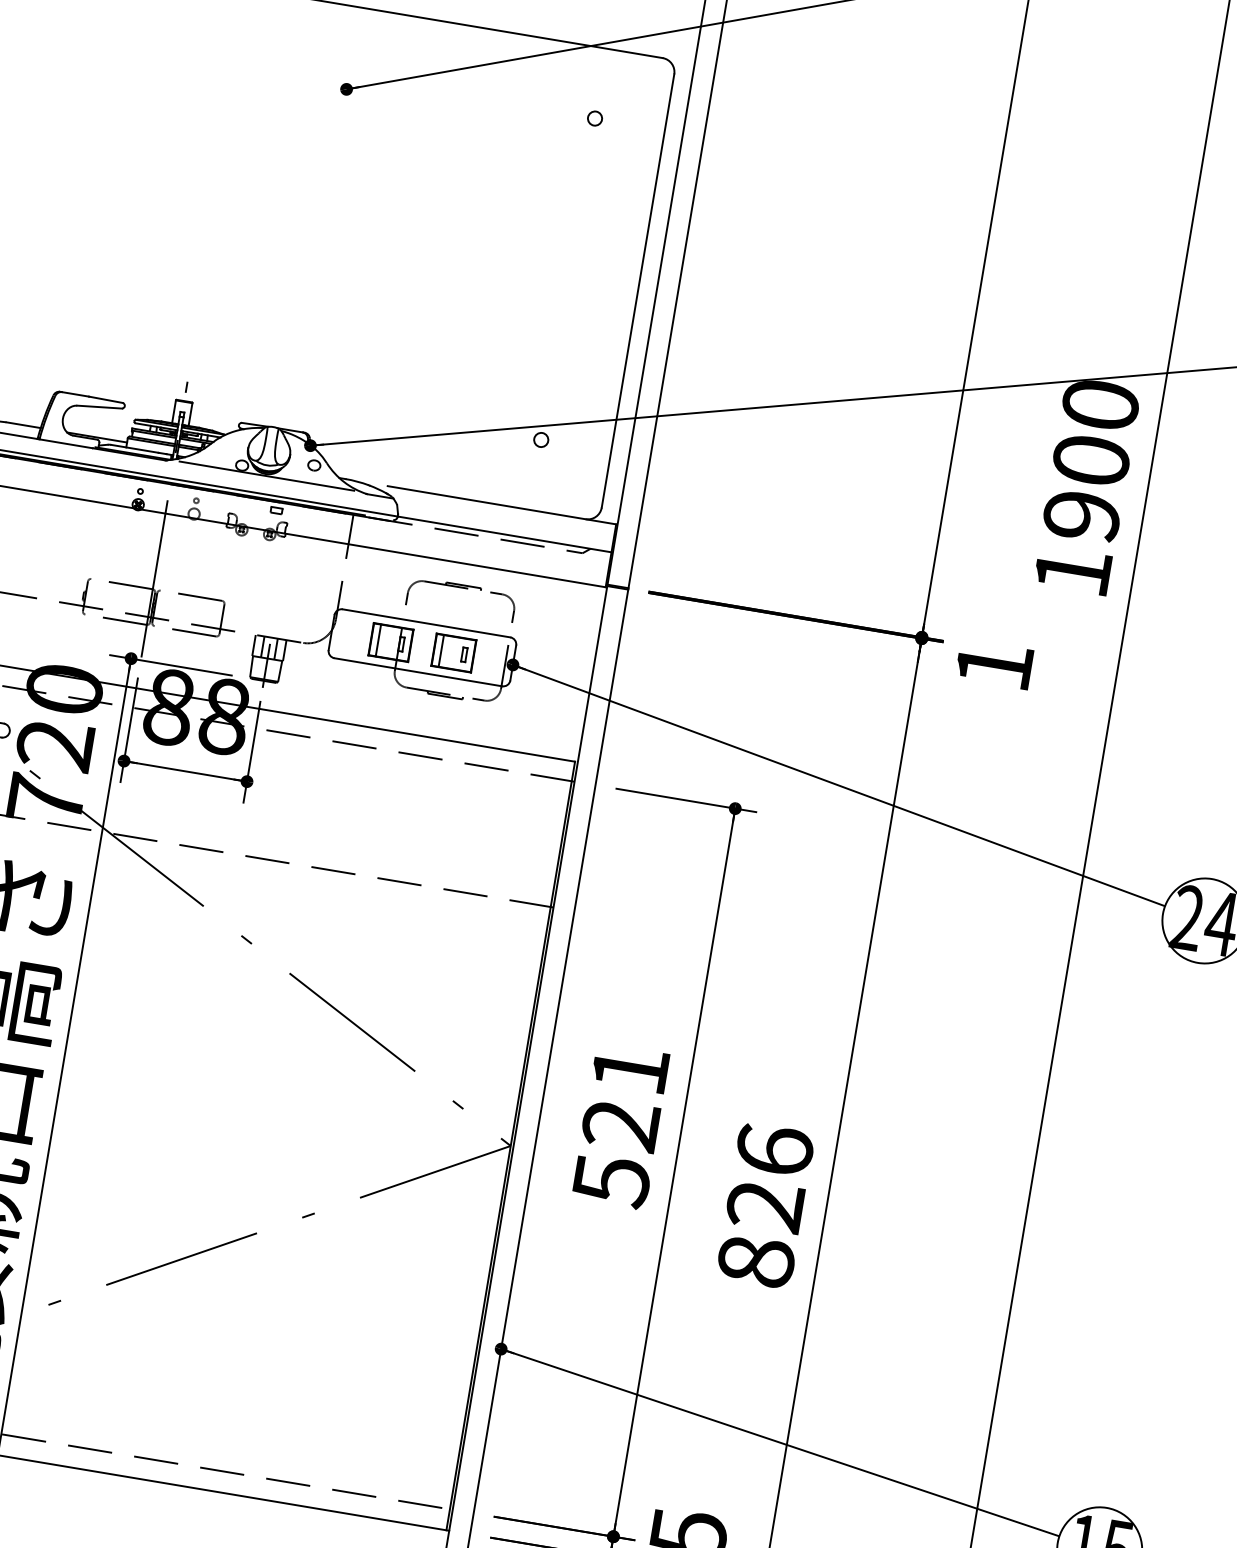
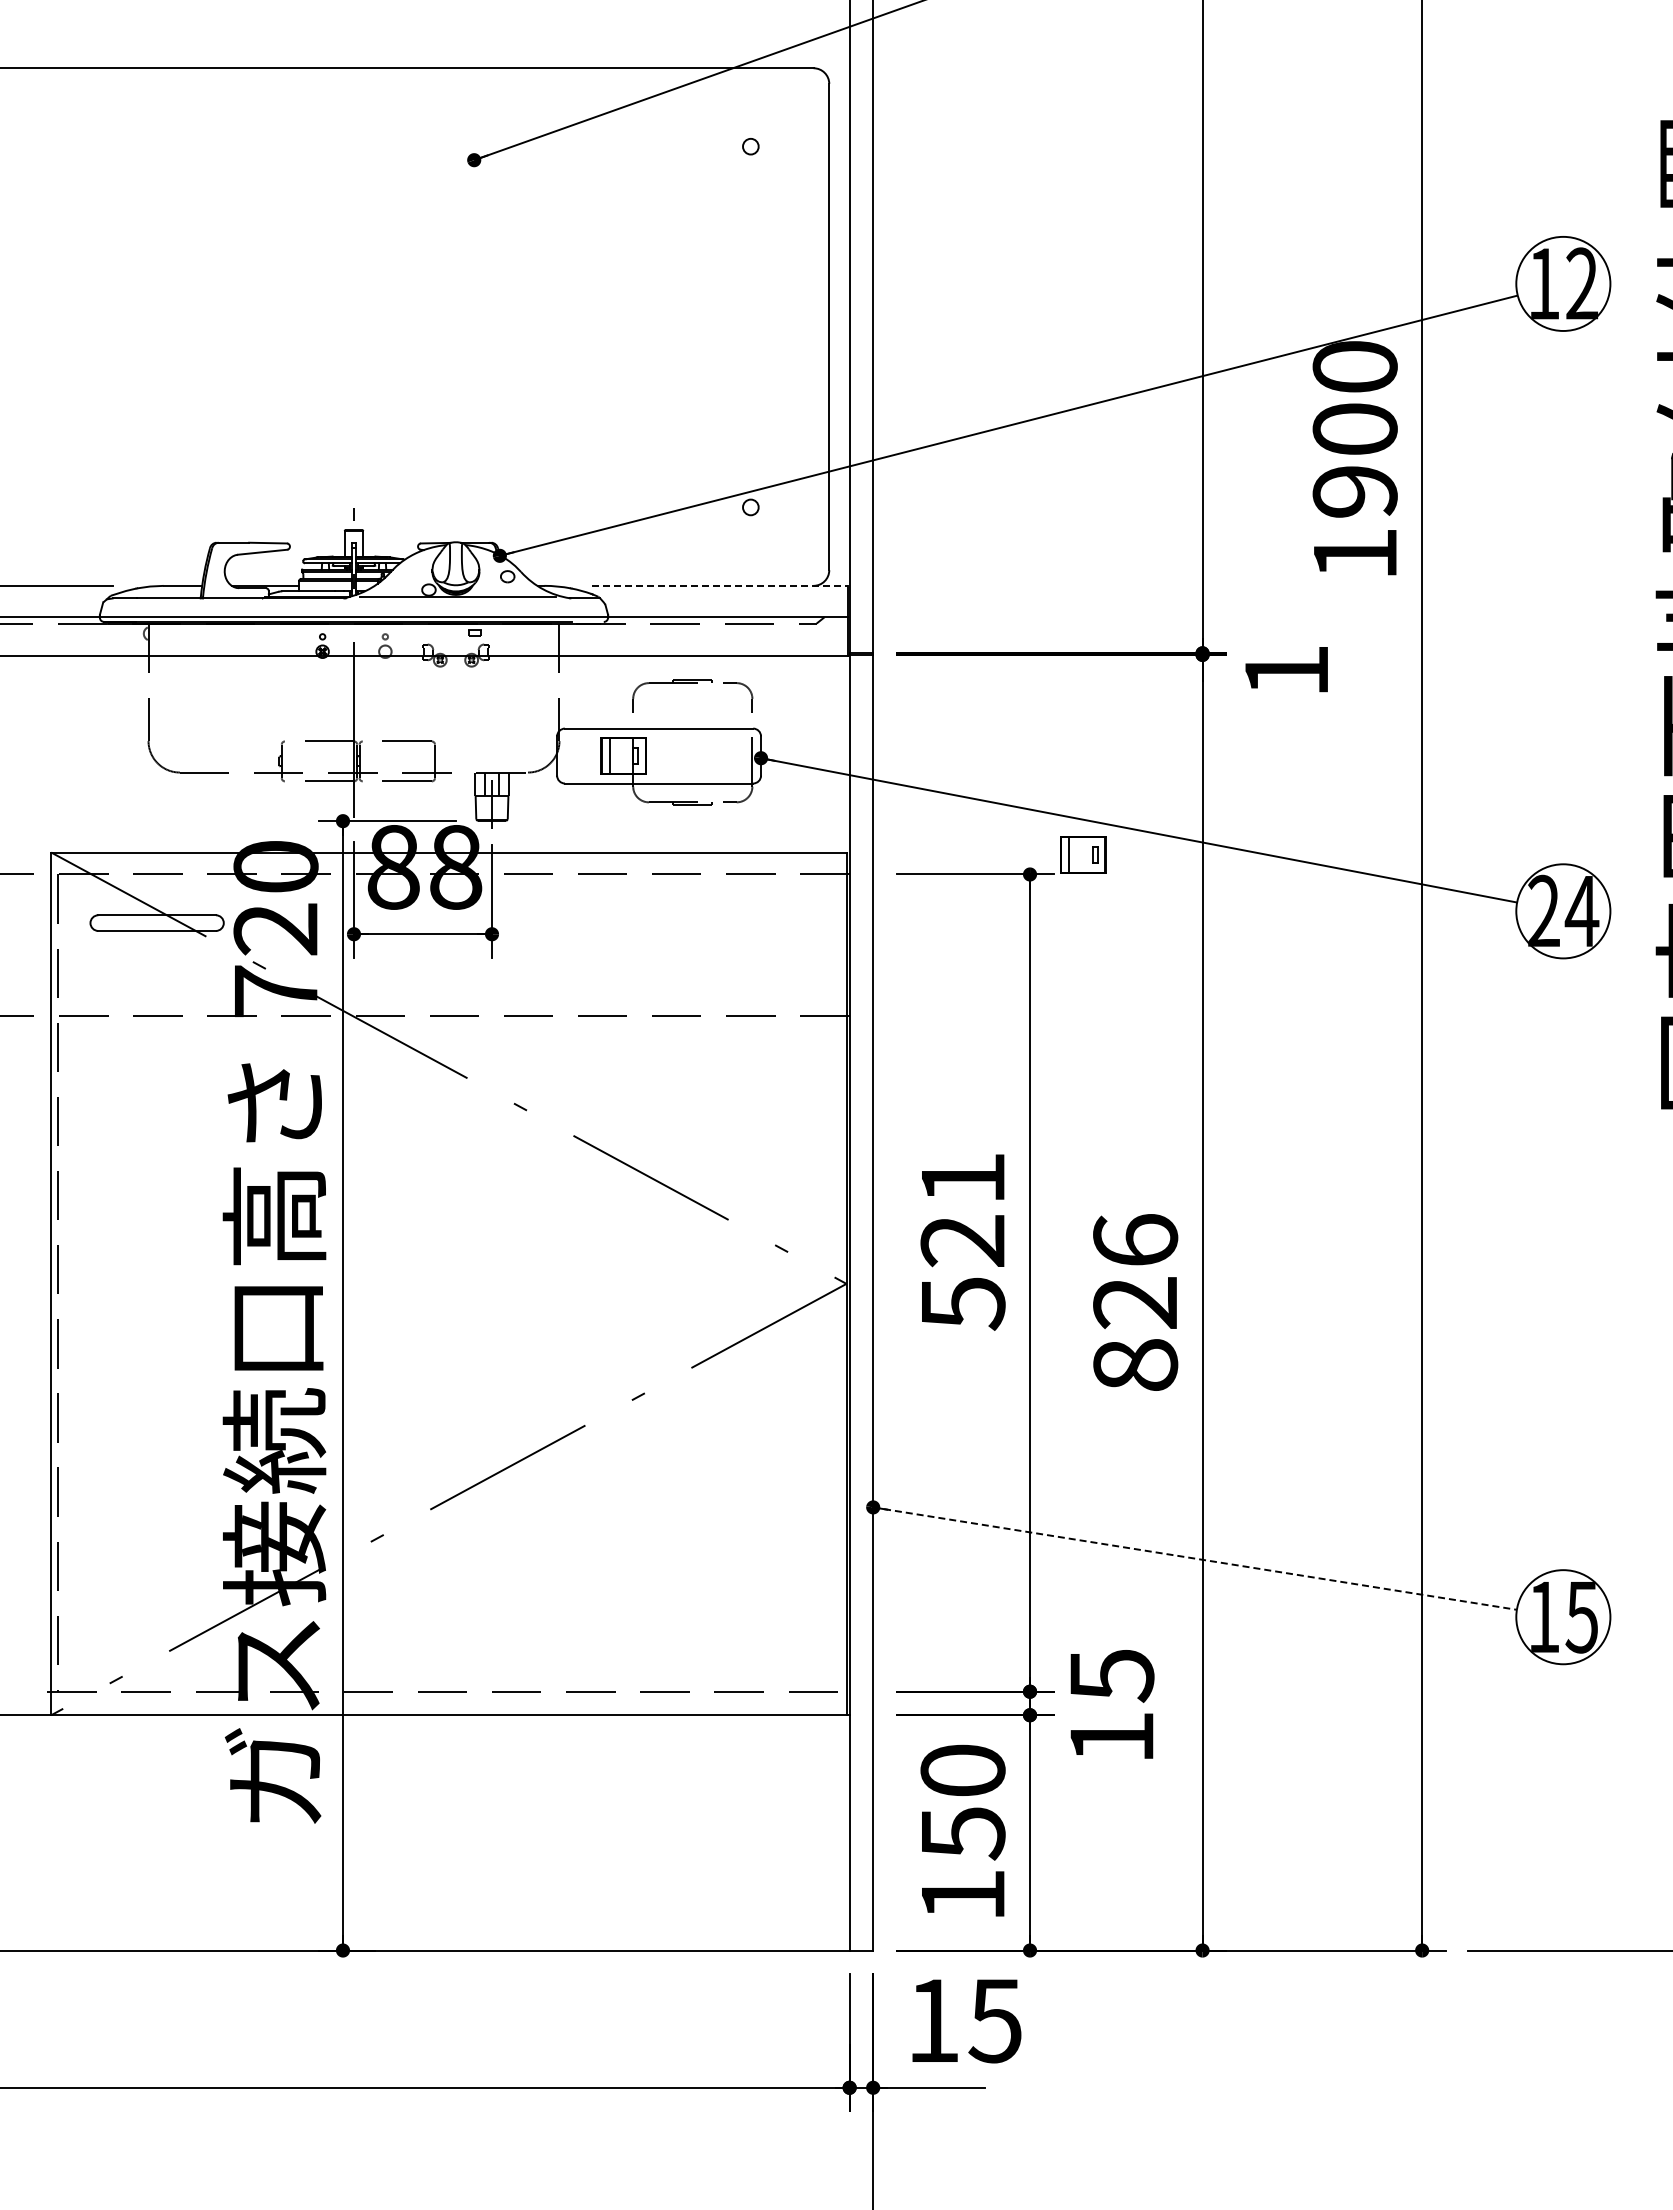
line: (502, 505) -> (720, 585), solid -> dashed
part: (454, 652) -> (1083, 854), moved
line: (780, 1442) -> (1195, 1558), solid -> dashed

